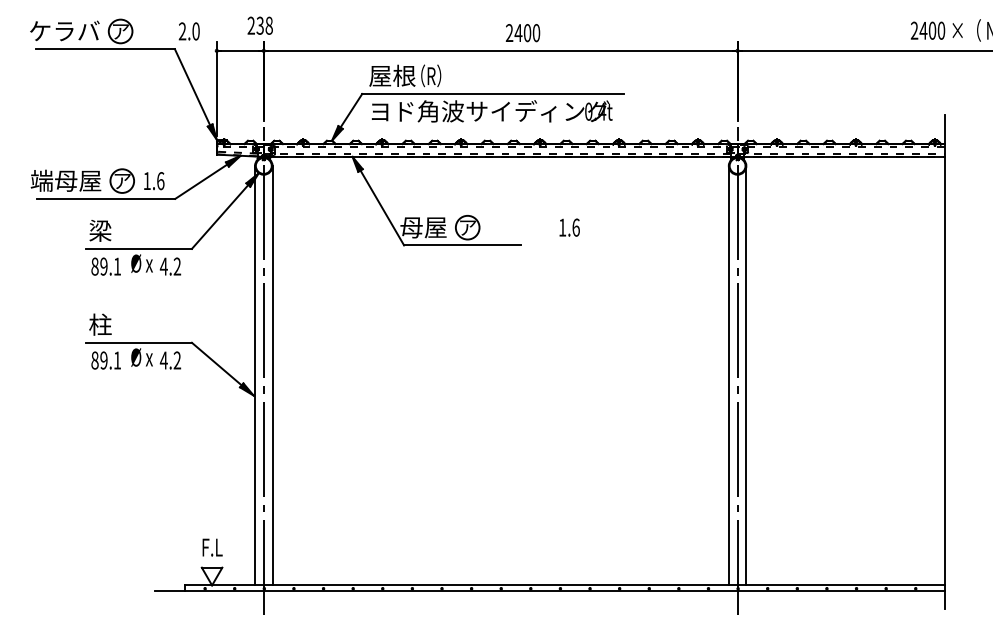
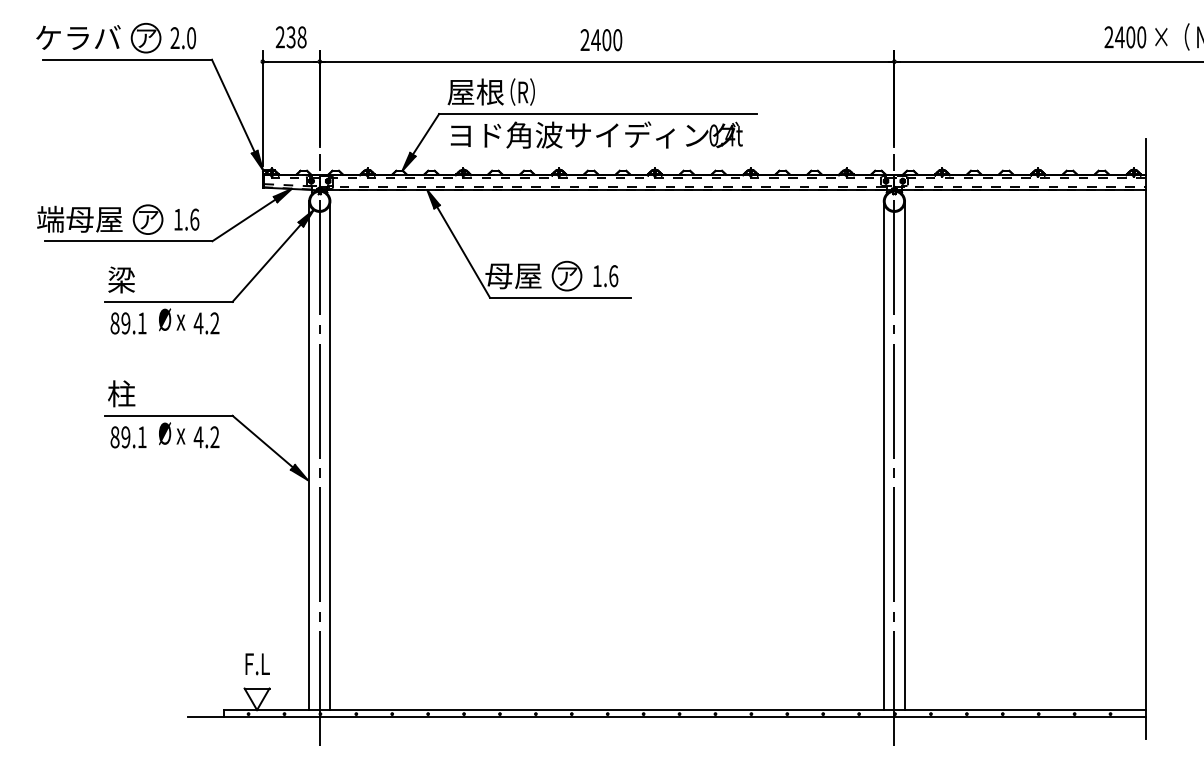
text: (259, 25) -> (290, 37), moved
text: (188, 31) -> (182, 38), moved
text: (522, 33) -> (600, 40), moved
text: (569, 227) -> (605, 275), moved

